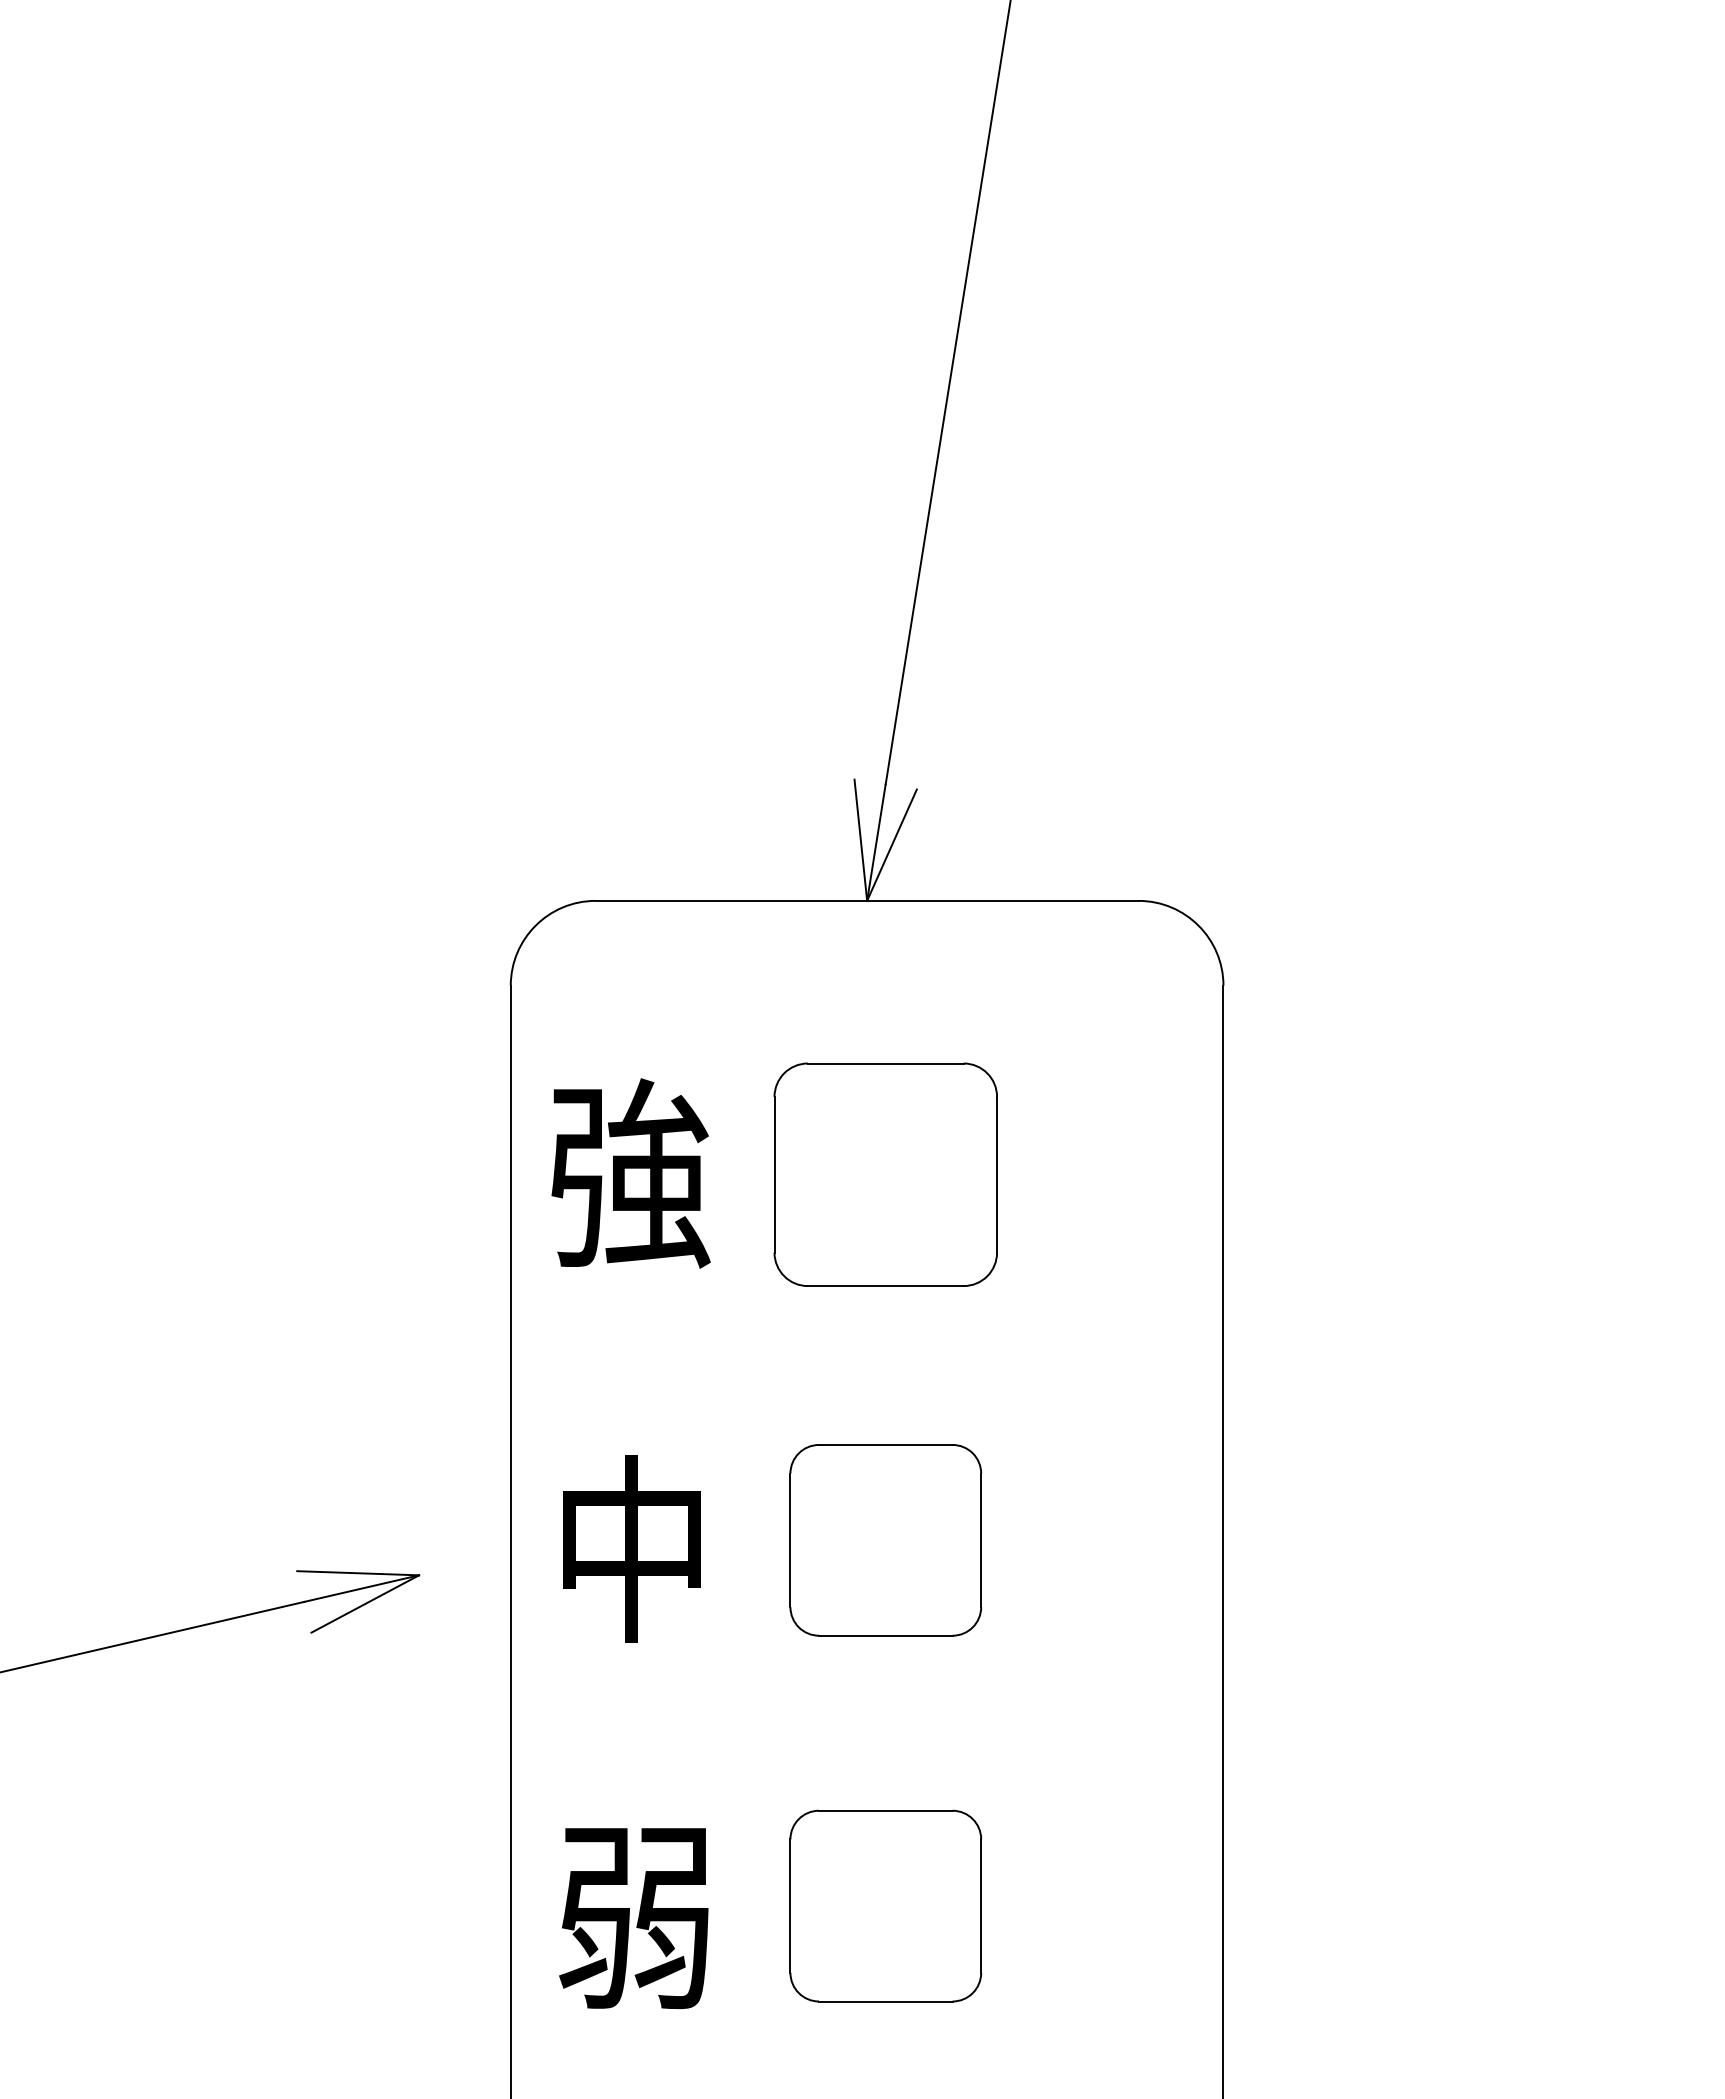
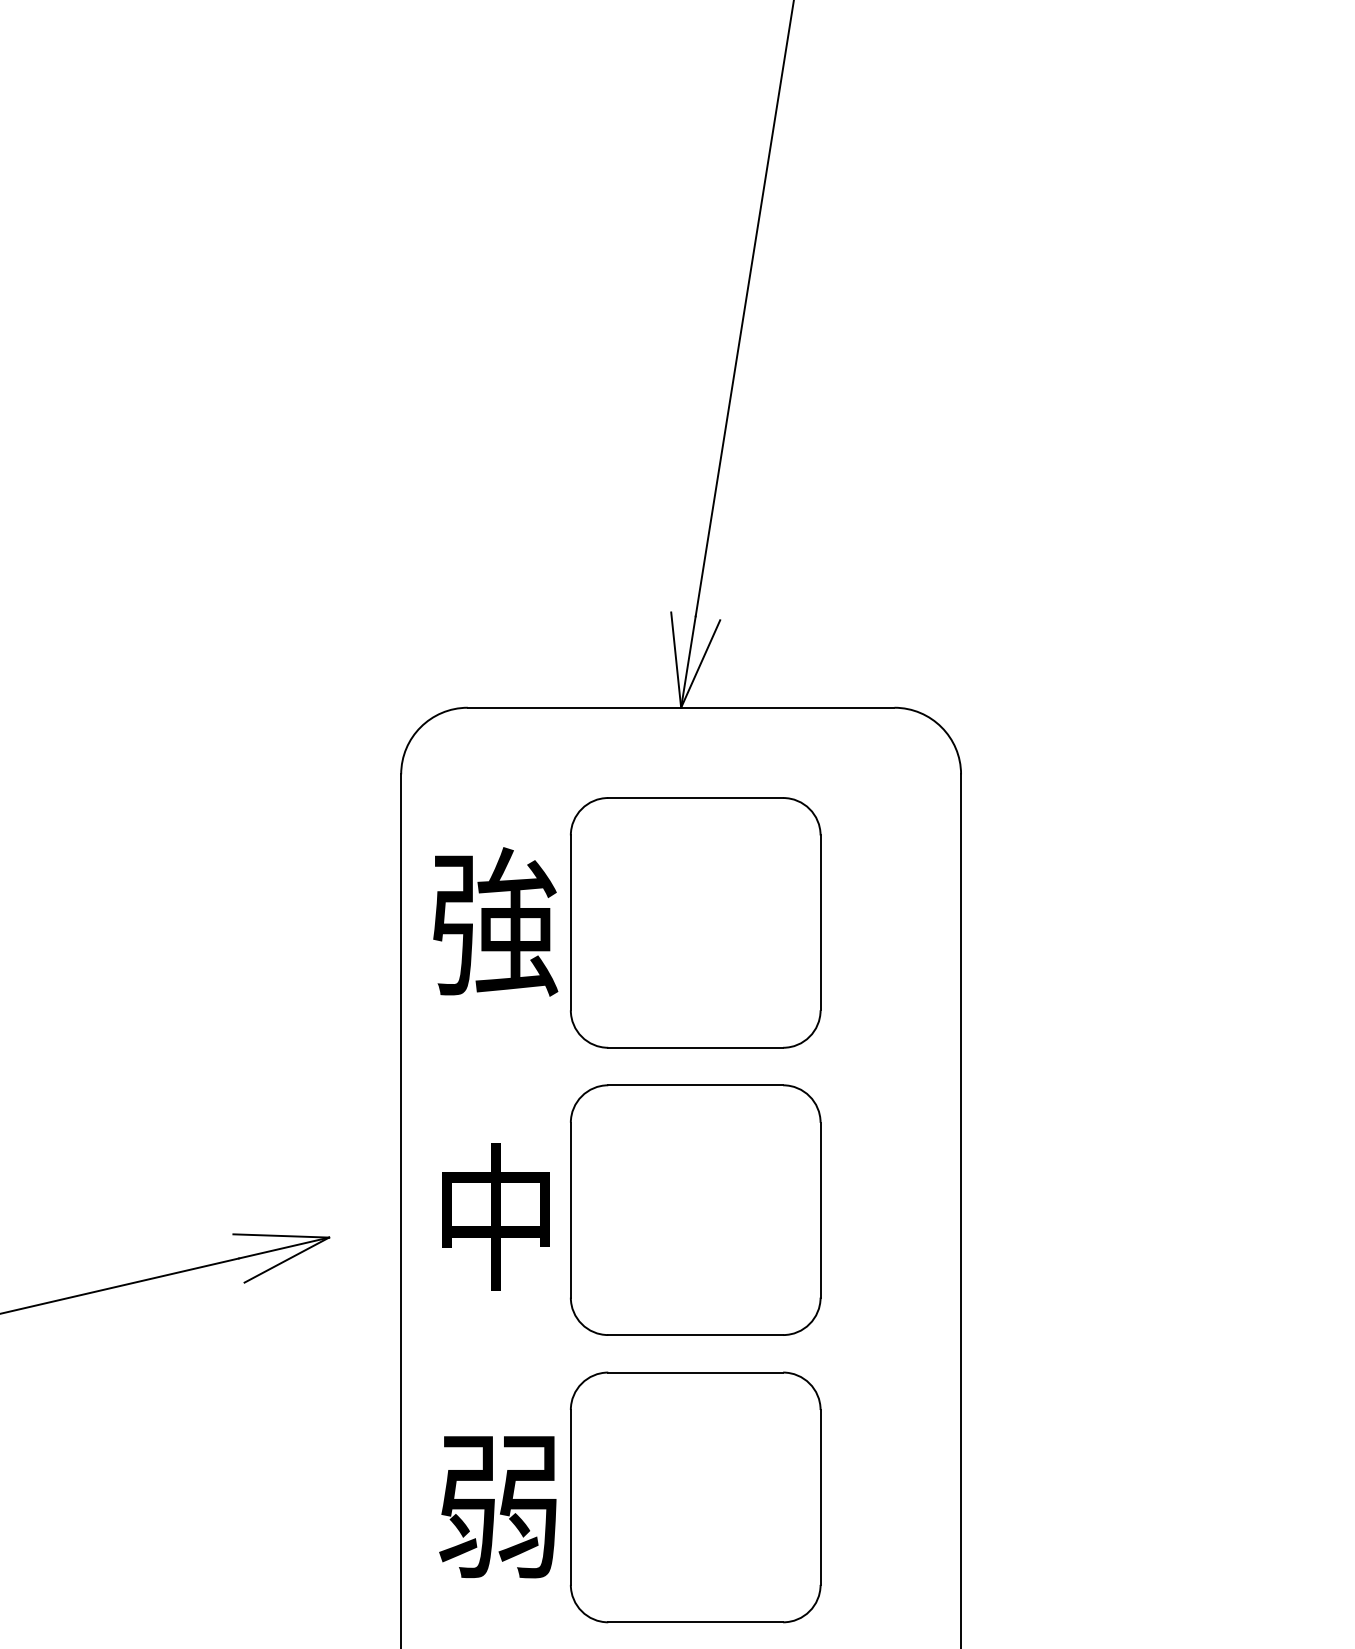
part: (885, 1174) -> (695, 922), size x1.43
part: (885, 1539) -> (695, 1209), size x1.67
part: (885, 1906) -> (695, 1497), size x1.67

